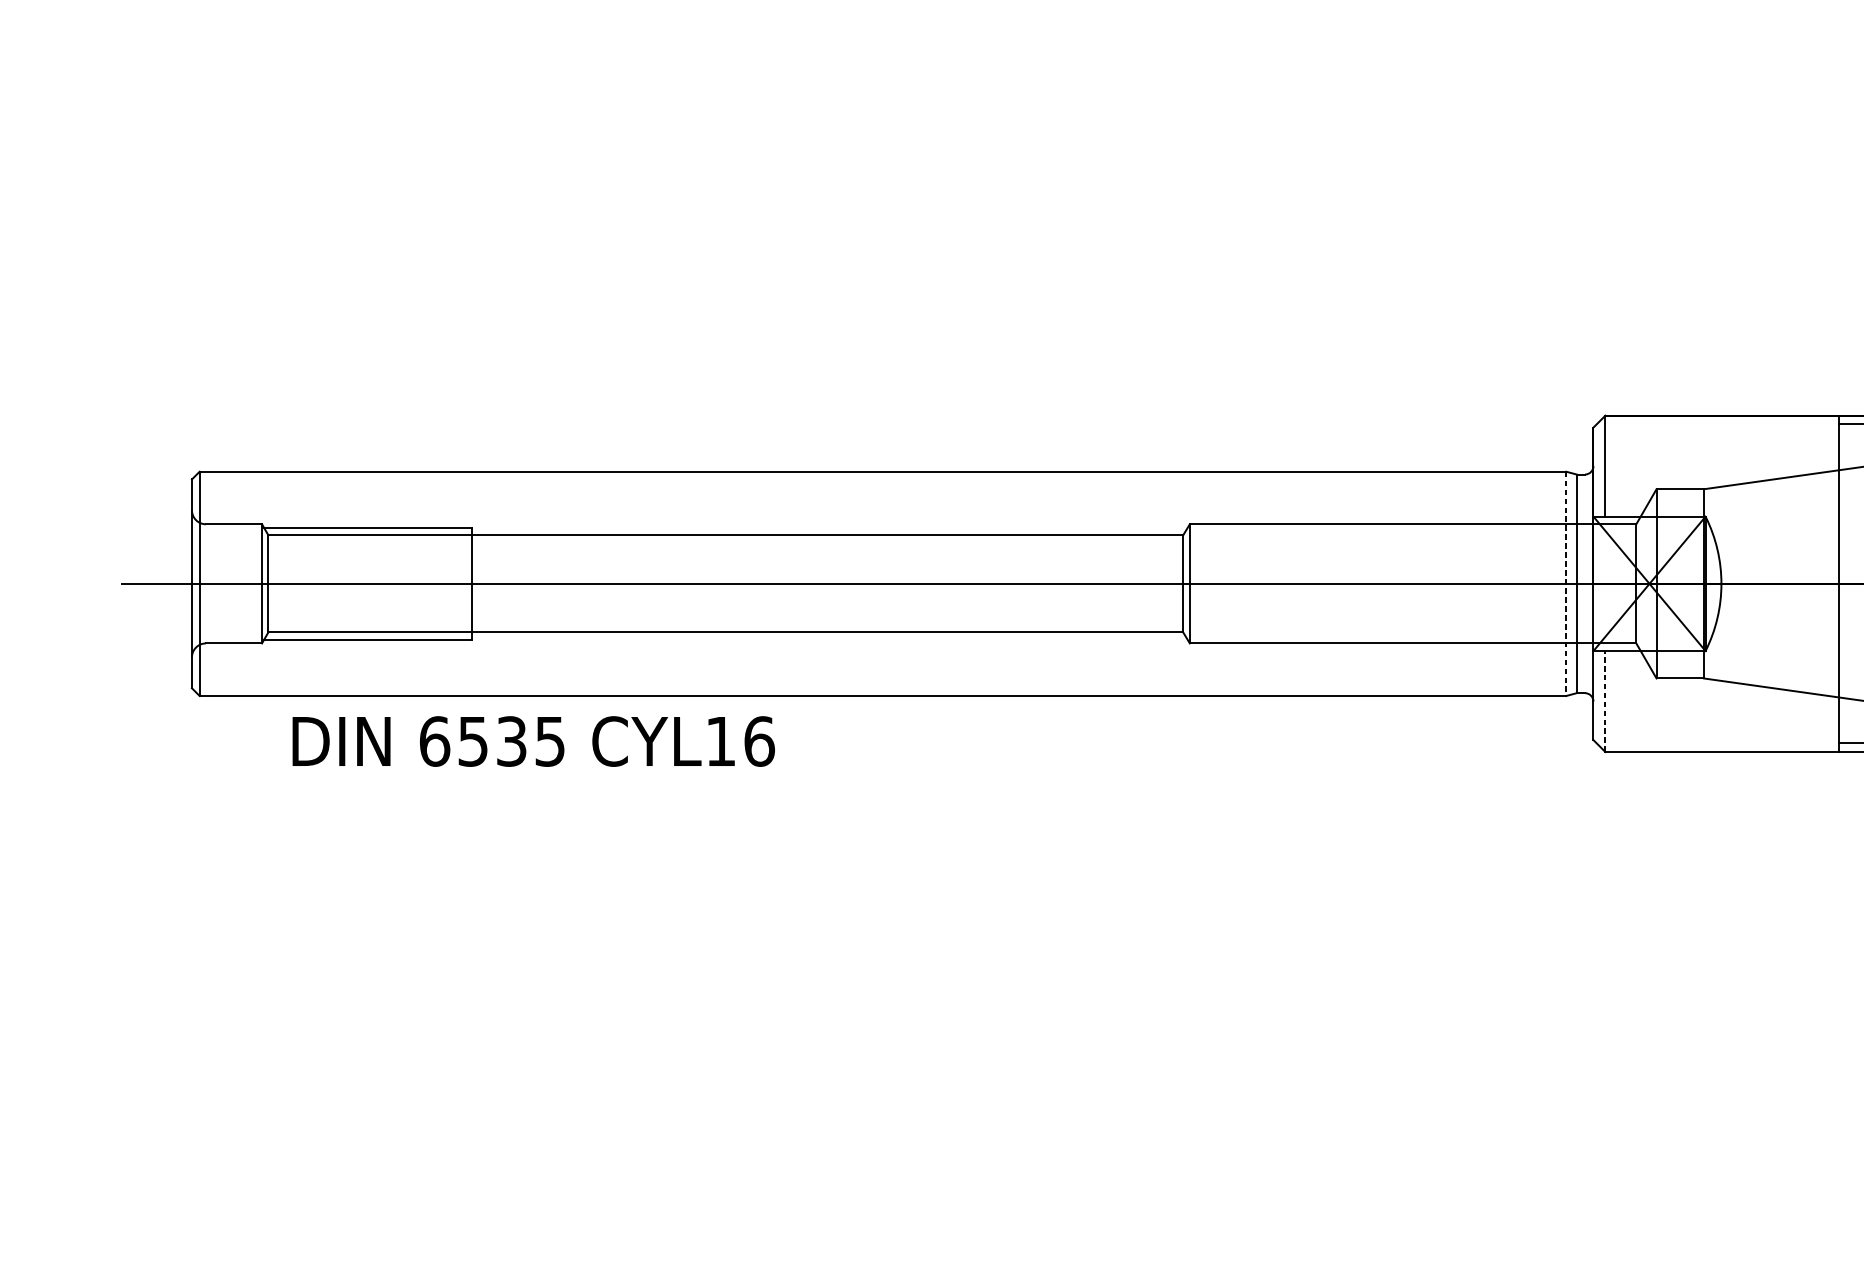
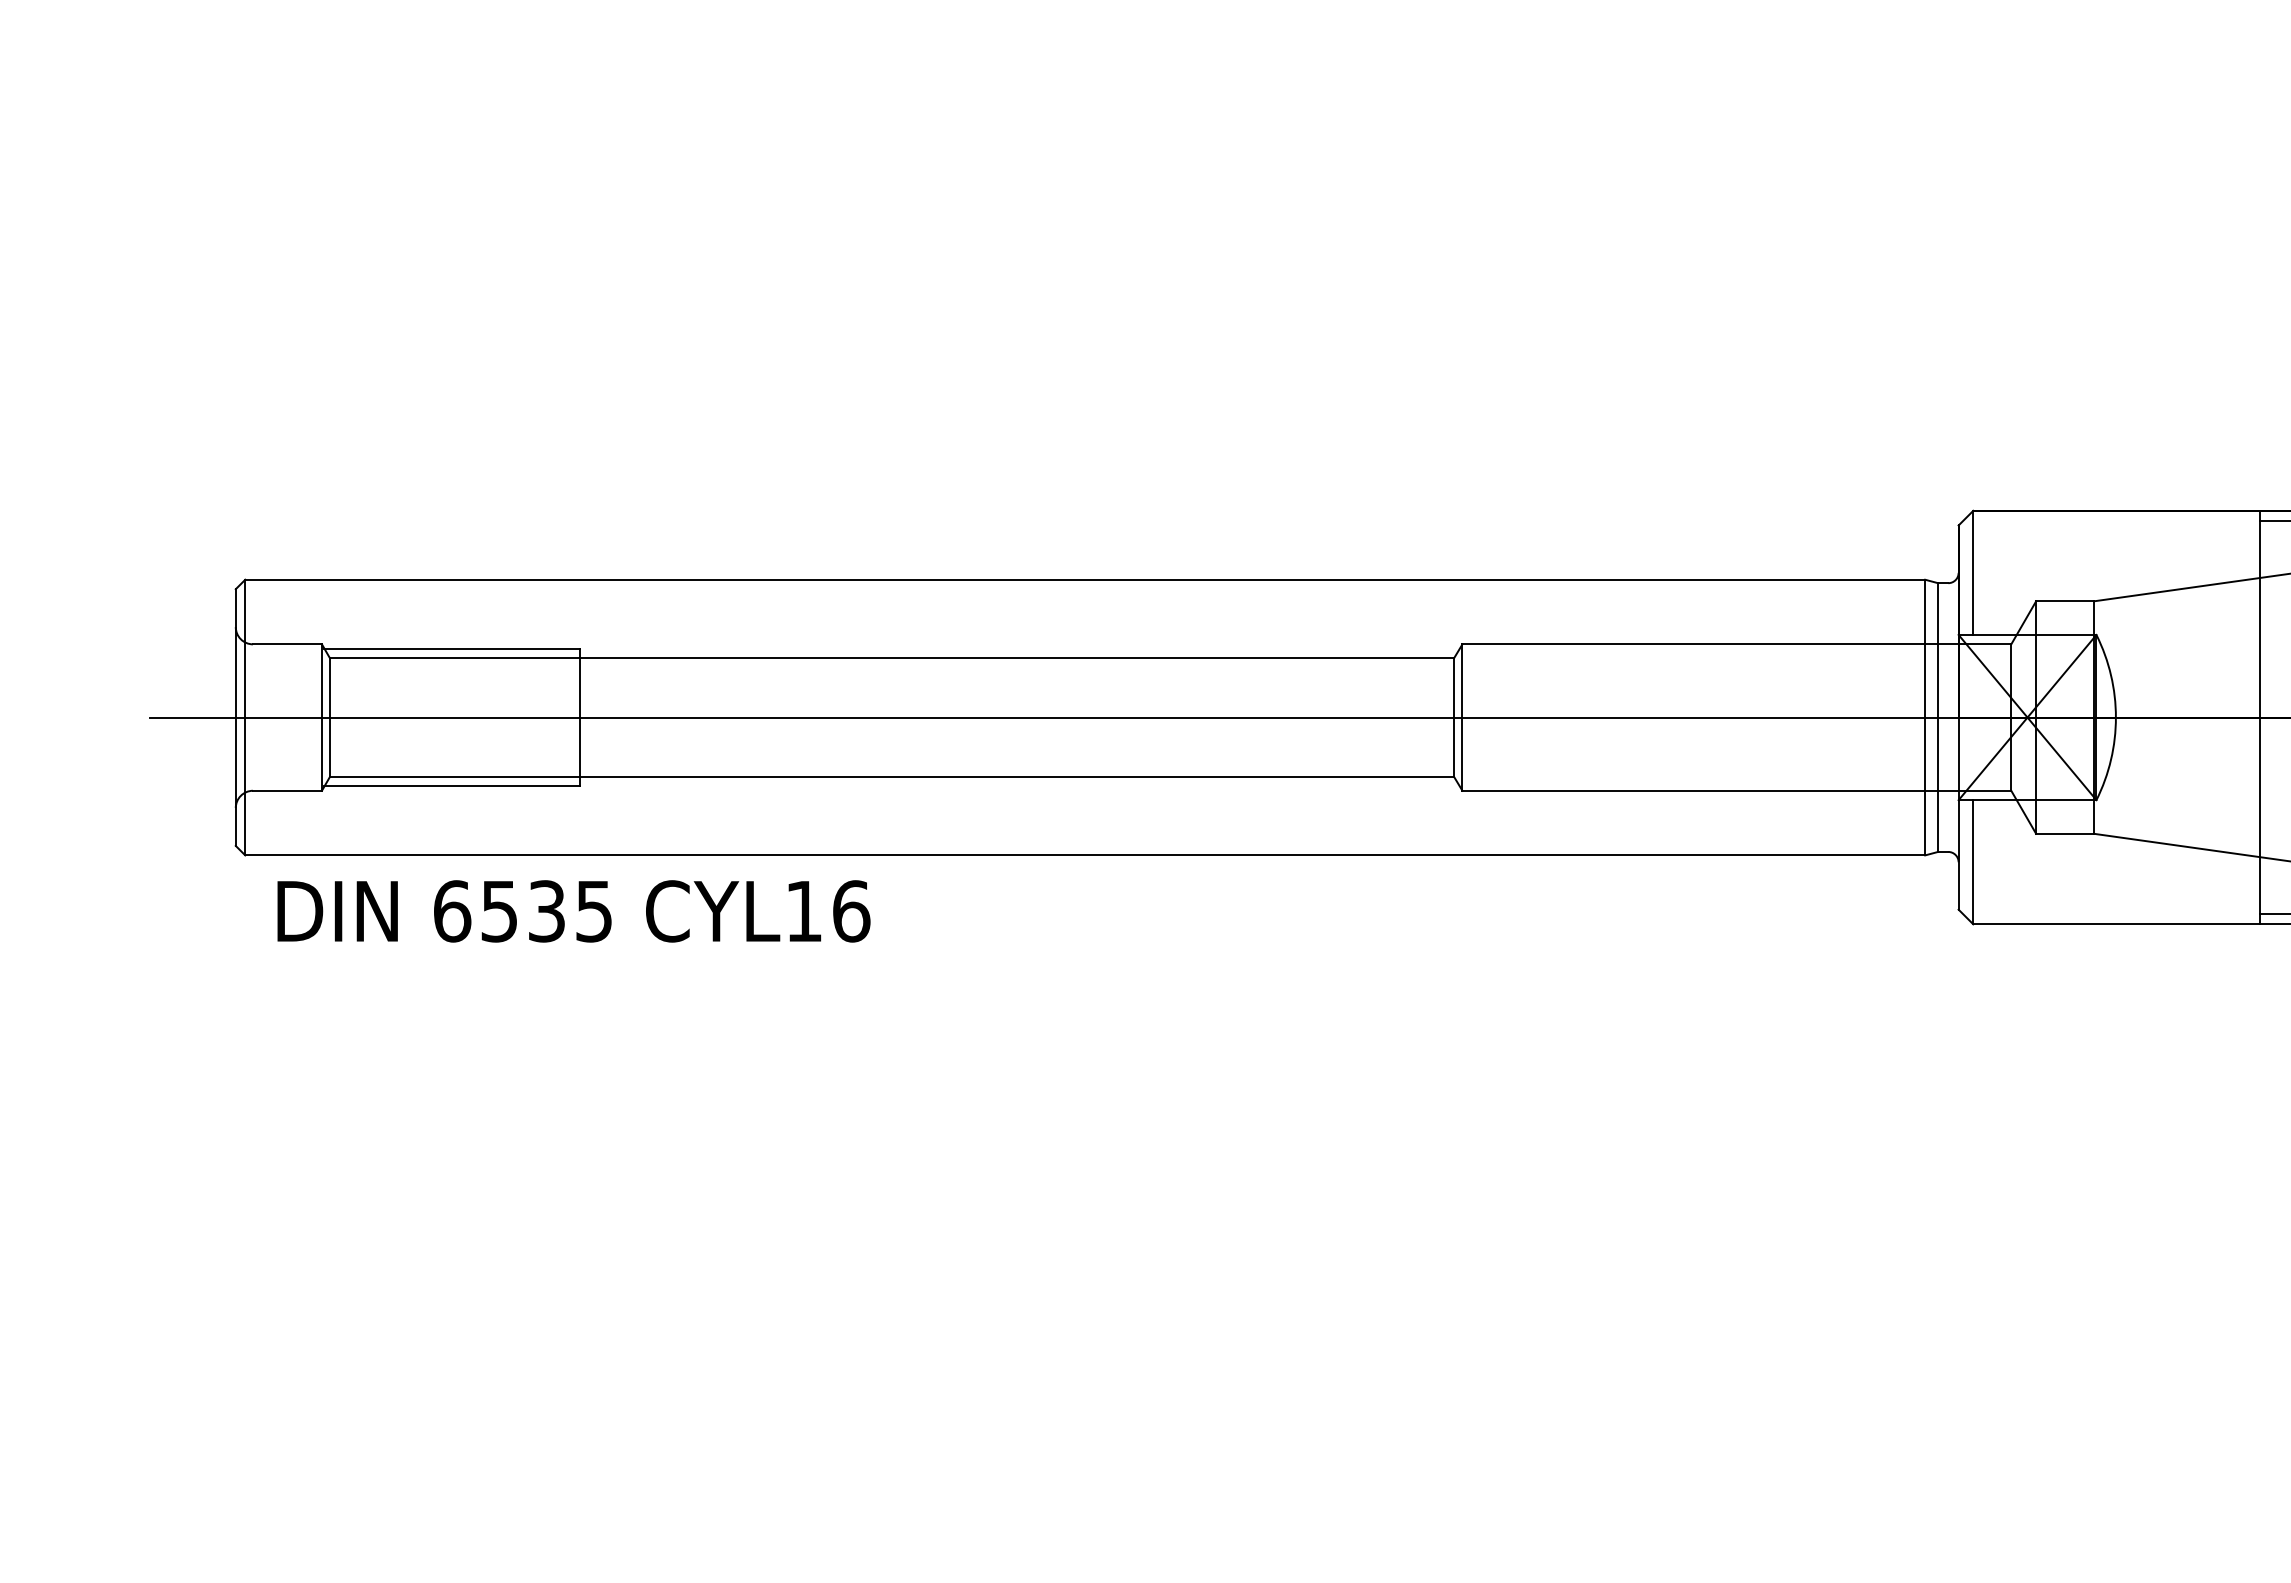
line: (1566, 583) -> (1925, 717), dashed -> solid
line: (1605, 700) -> (1973, 861), dashed -> solid
text: (533, 741) -> (573, 911), moved

